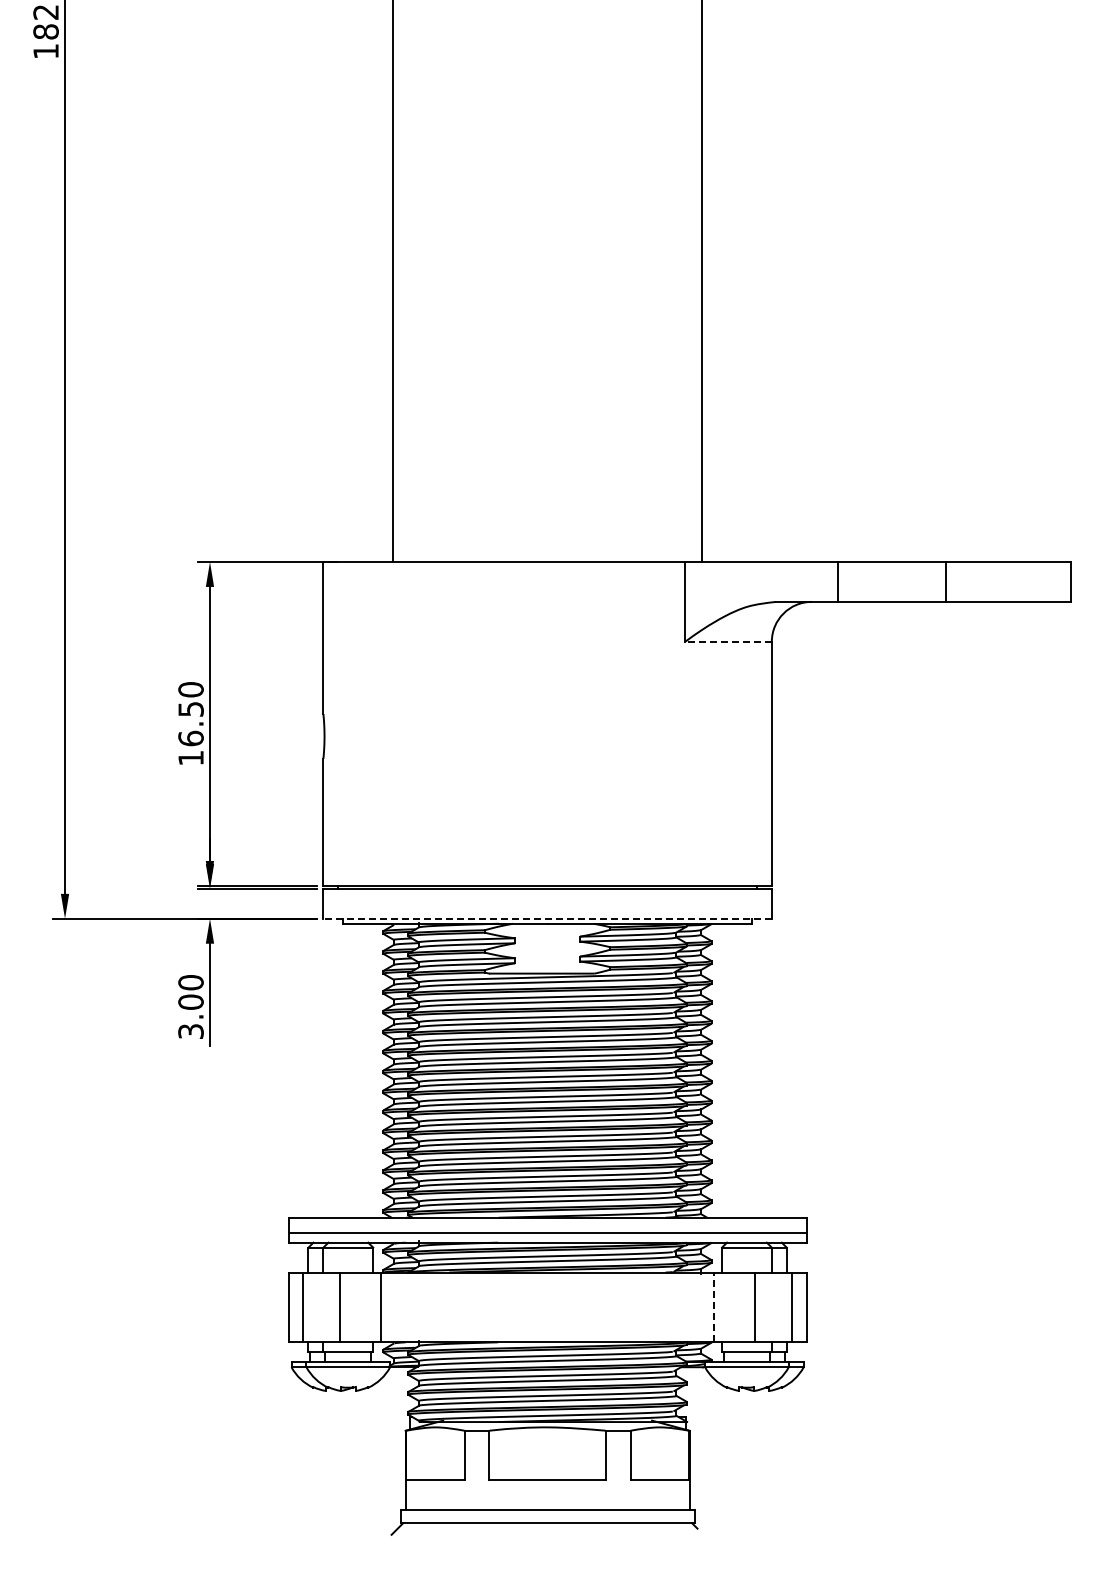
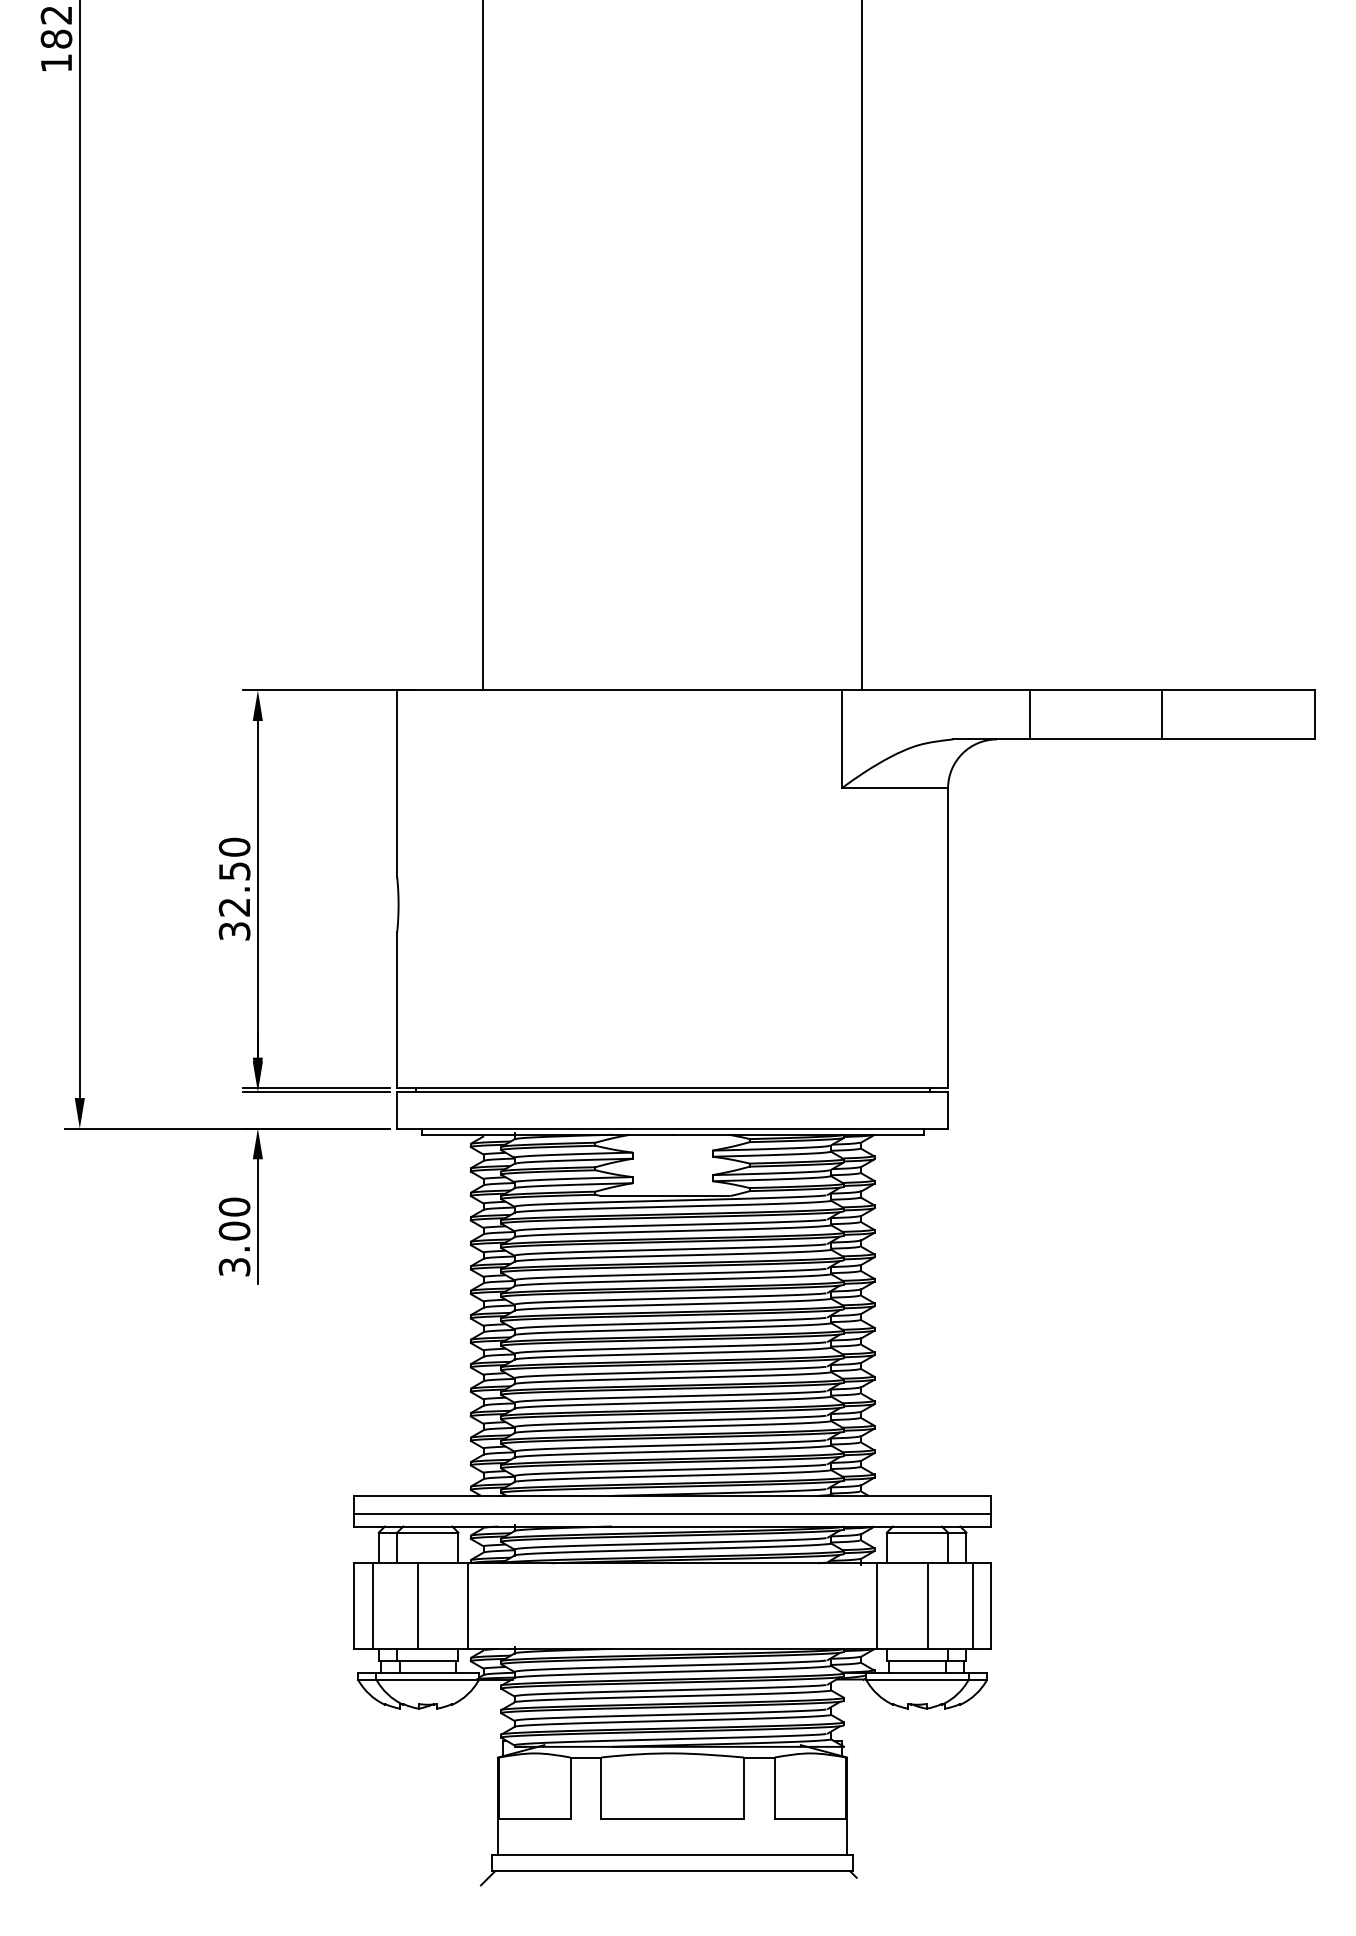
line: (728, 641) -> (894, 788), dashed -> solid
text: (190, 747) -> (233, 918), 16.50 -> 32.50
line: (547, 918) -> (672, 1128), dashed -> solid
line: (714, 1307) -> (877, 1606), dashed -> solid

